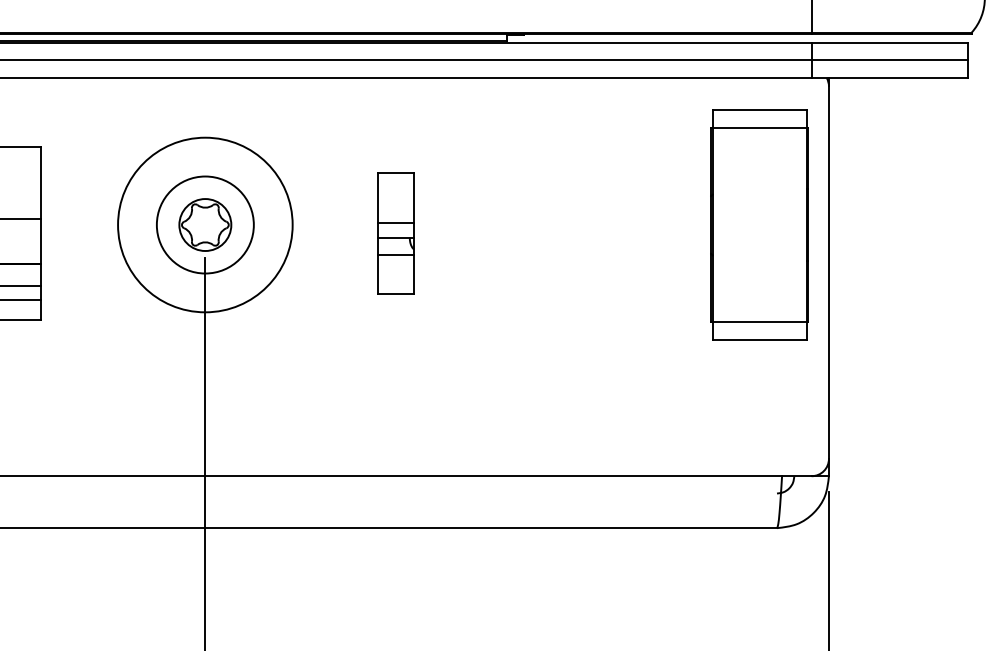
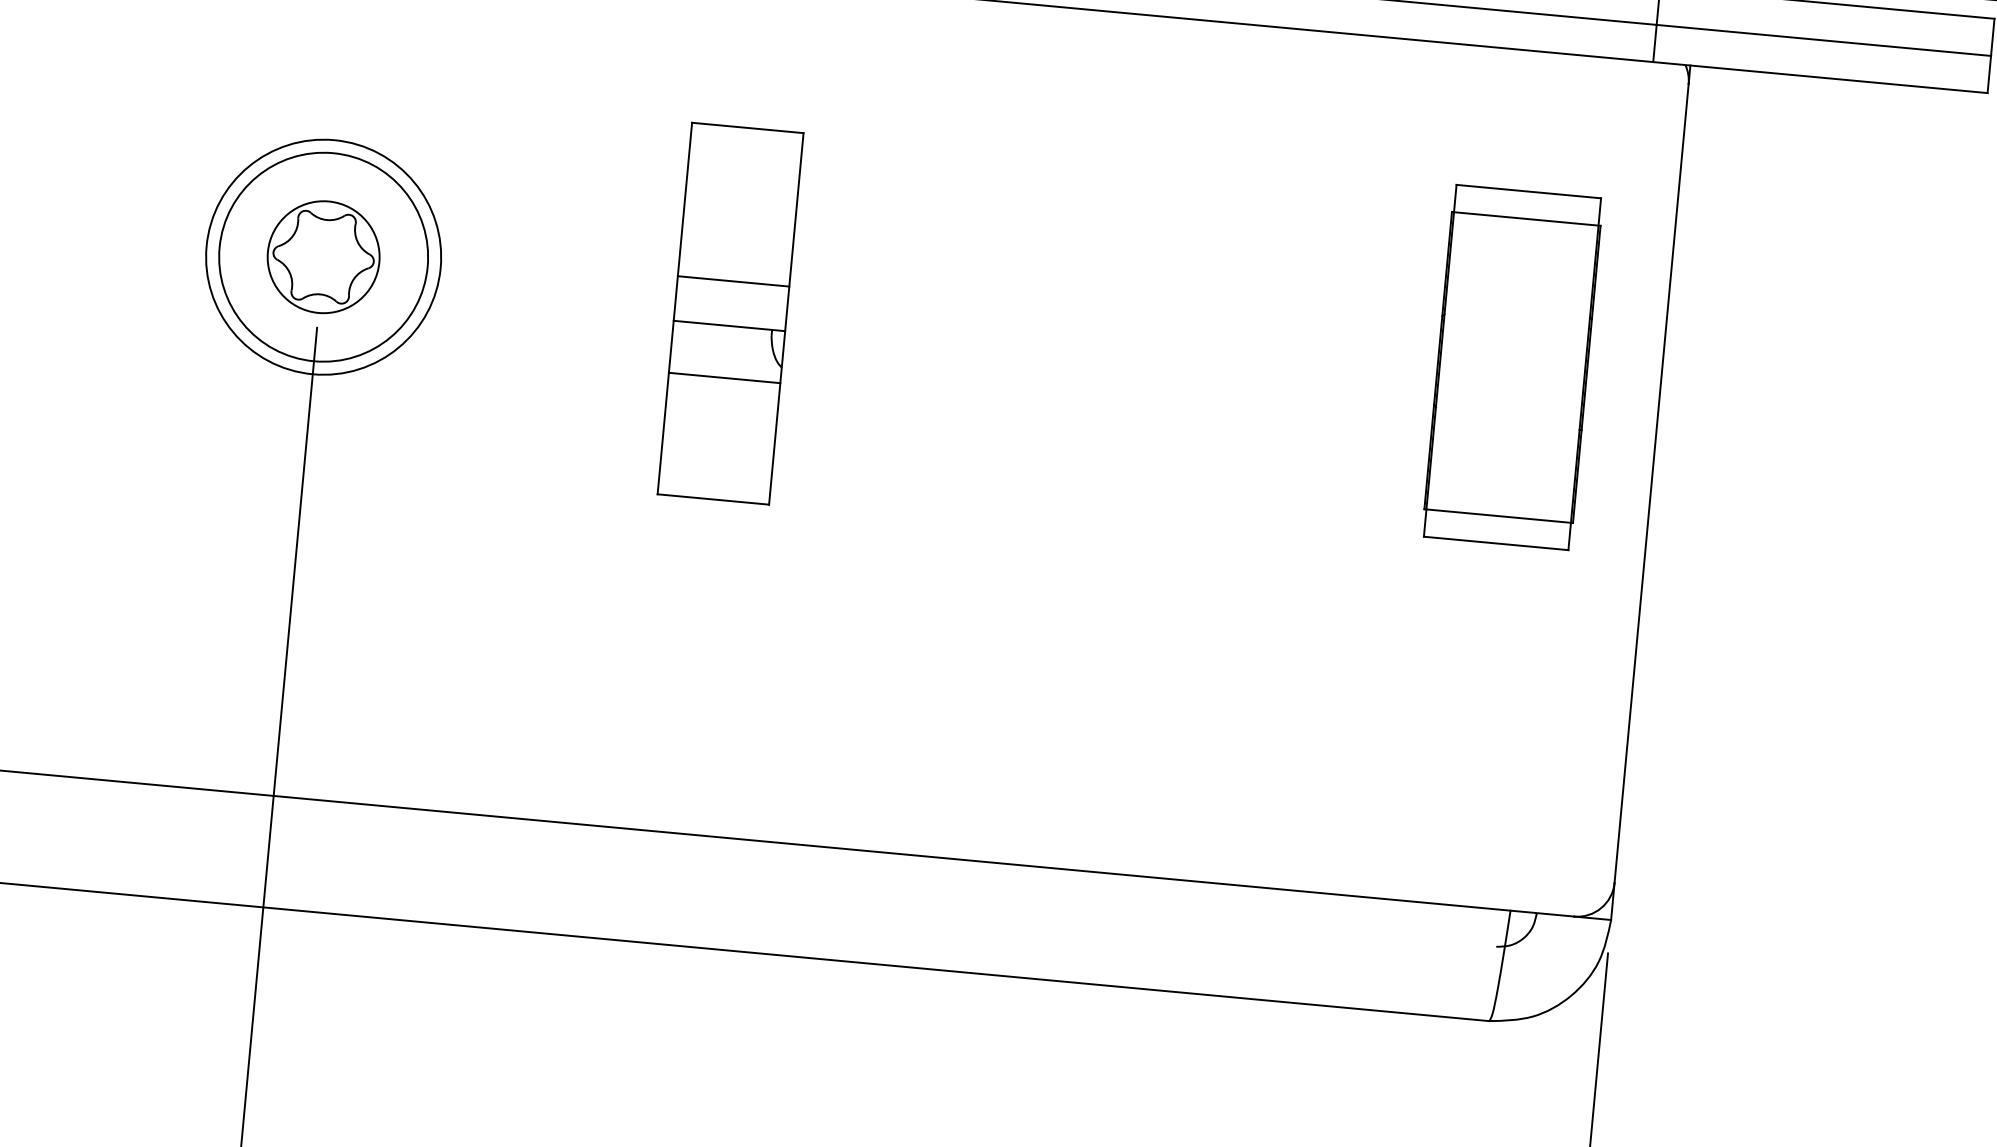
circle: (204, 224) -> (321, 255), size x0.62
part: (759, 224) -> (1512, 366), size x0.71
part: (395, 233) -> (729, 313), size x1.43

